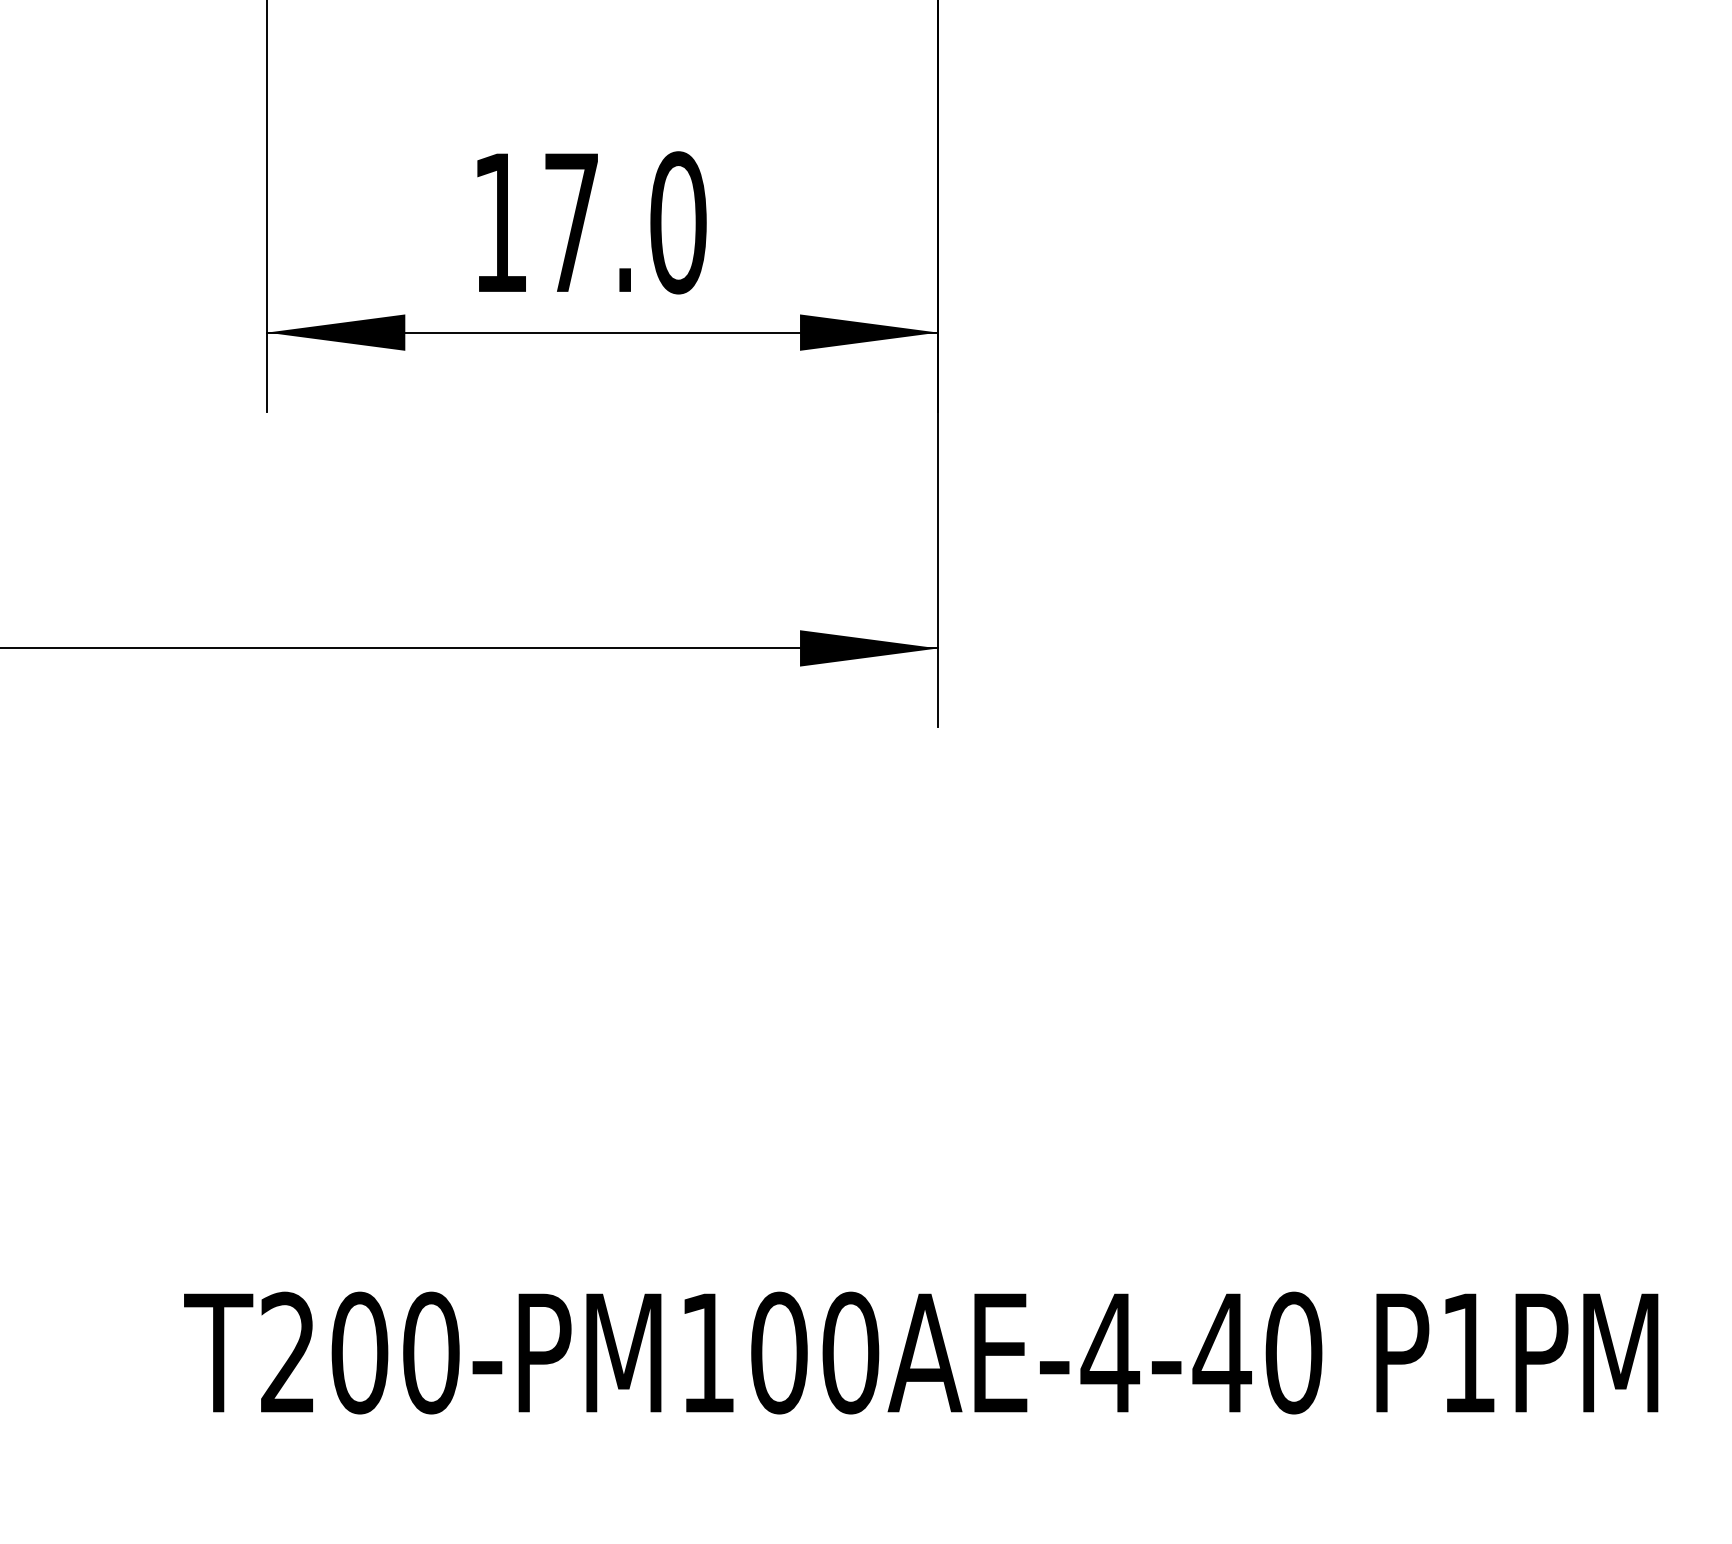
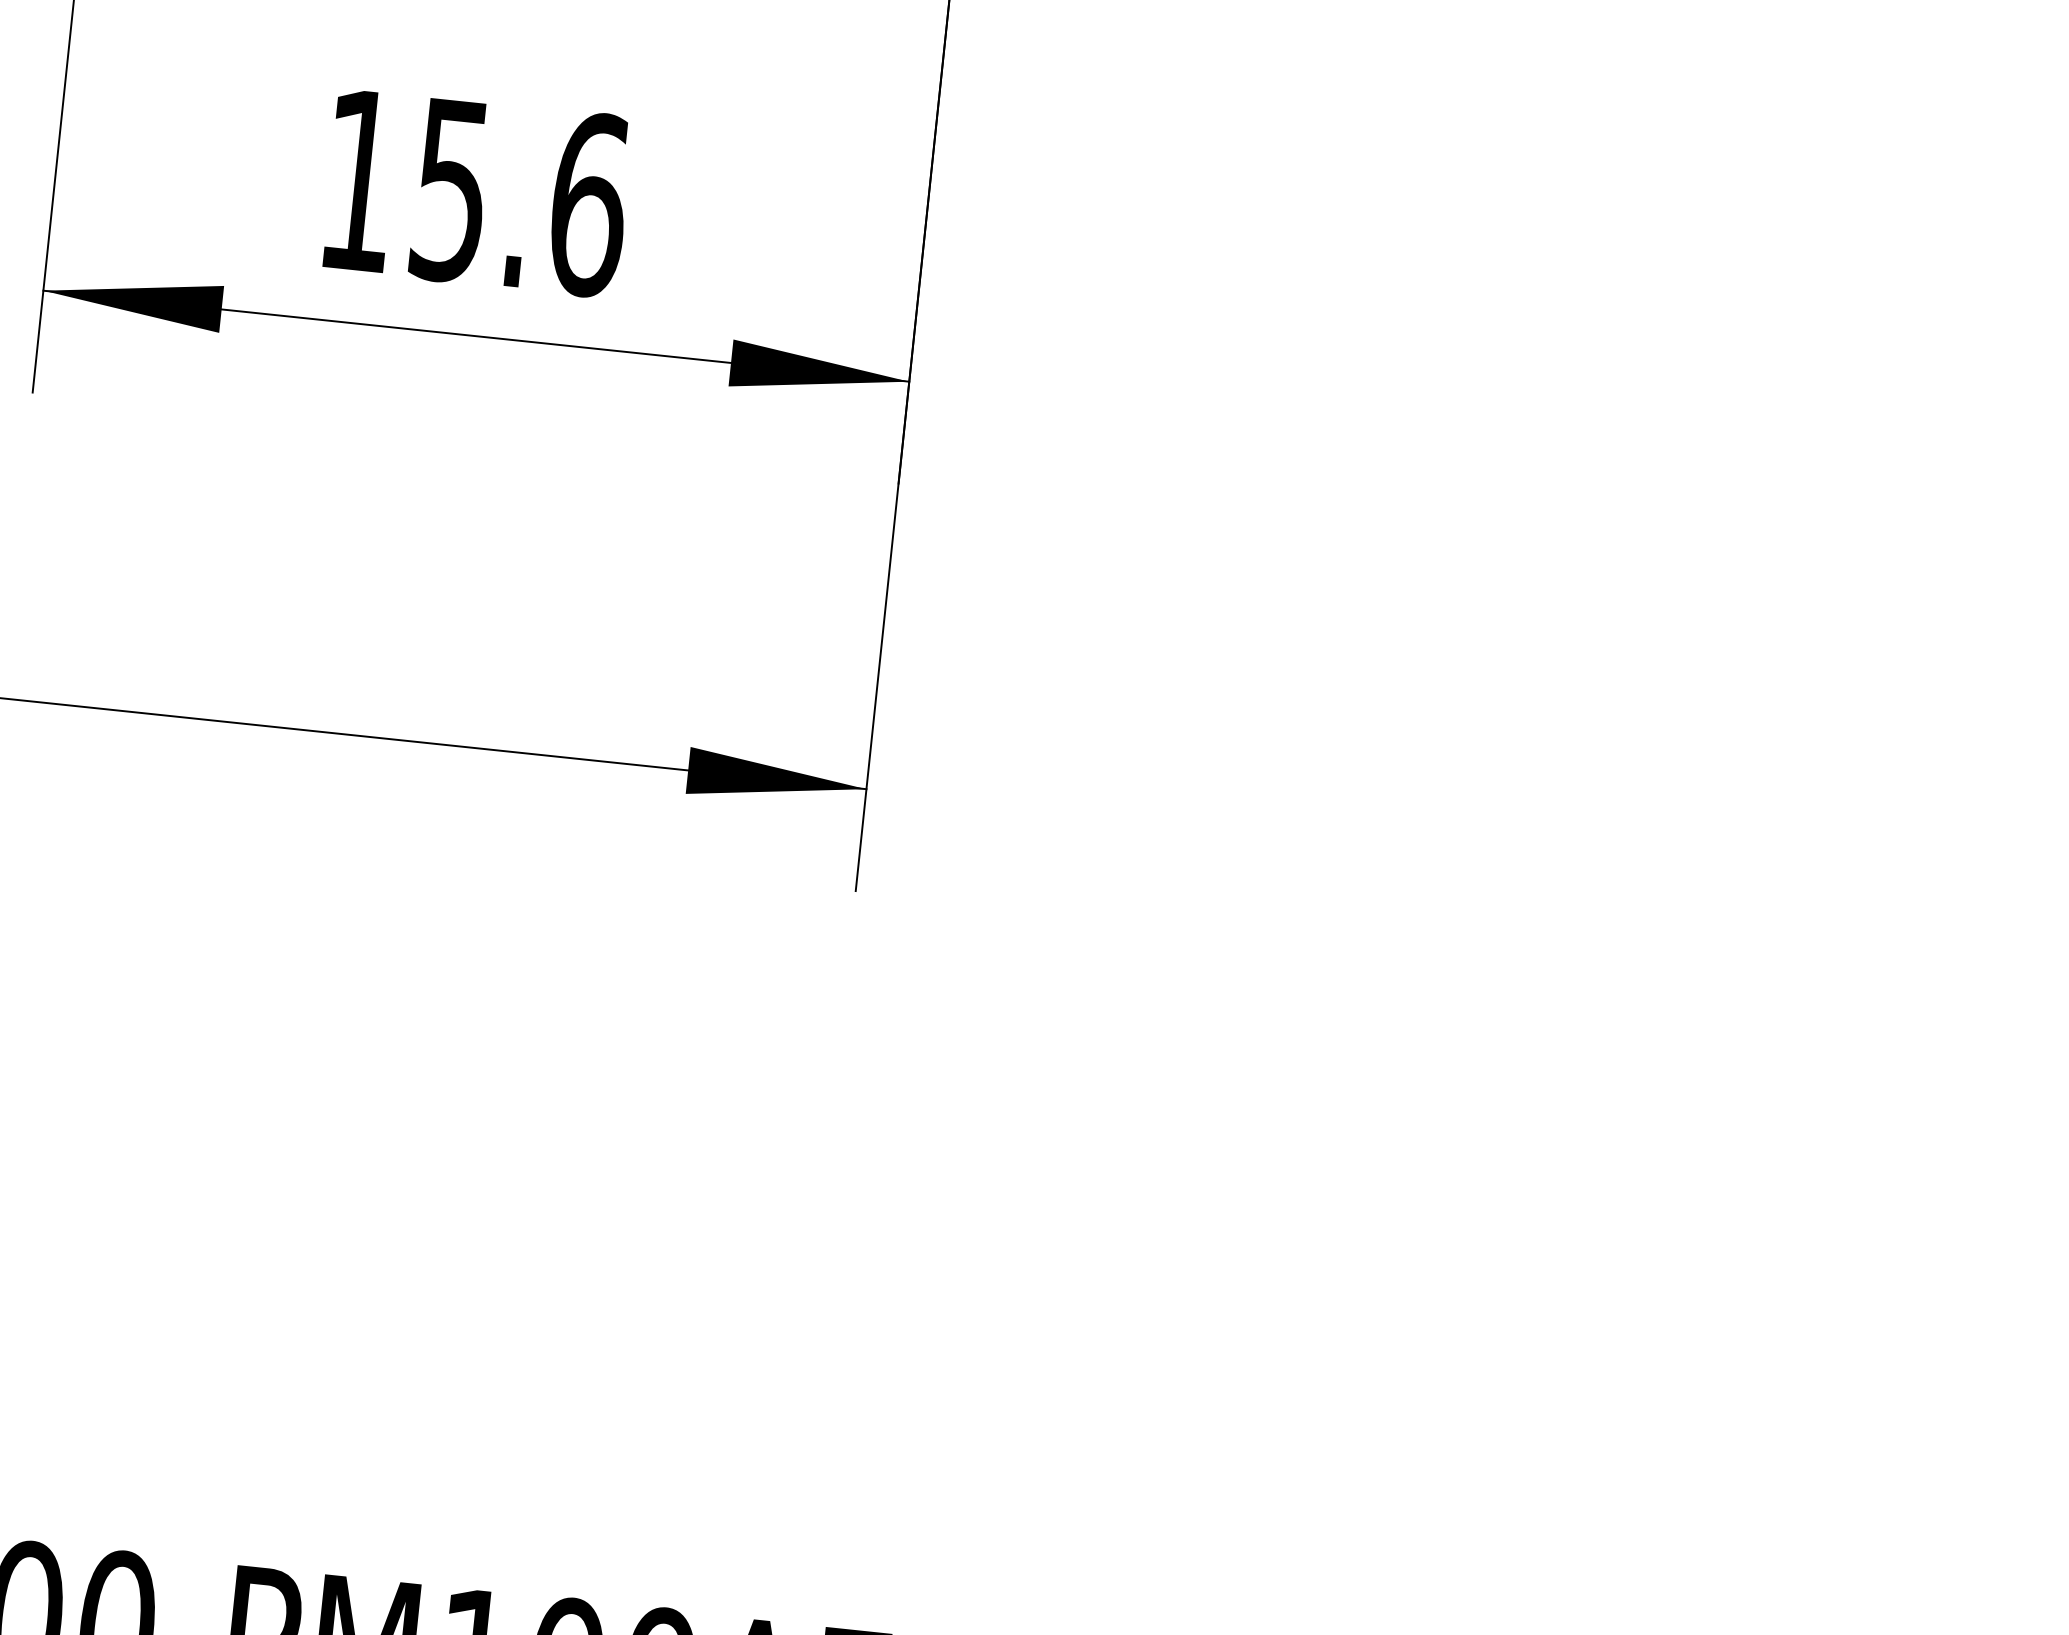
text: (626, 222) -> (522, 197), 17.0 -> 15.6

